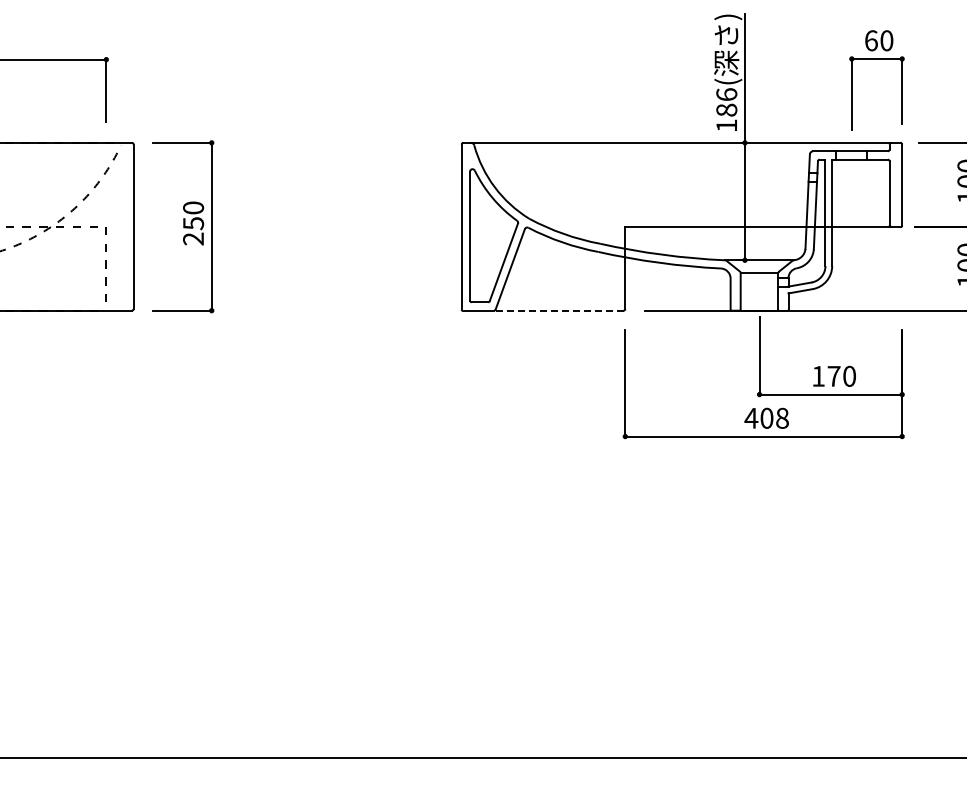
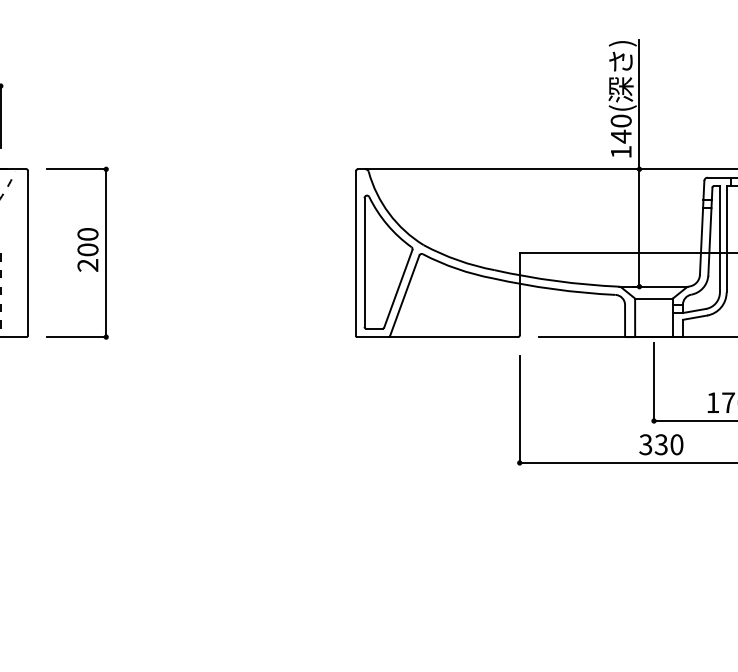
text: (726, 102) -> (620, 128), 186( -> 140(
text: (193, 223) -> (87, 249), 250 -> 200
line: (558, 310) -> (452, 336), dashed -> solid
text: (766, 417) -> (660, 443), 408 -> 330

